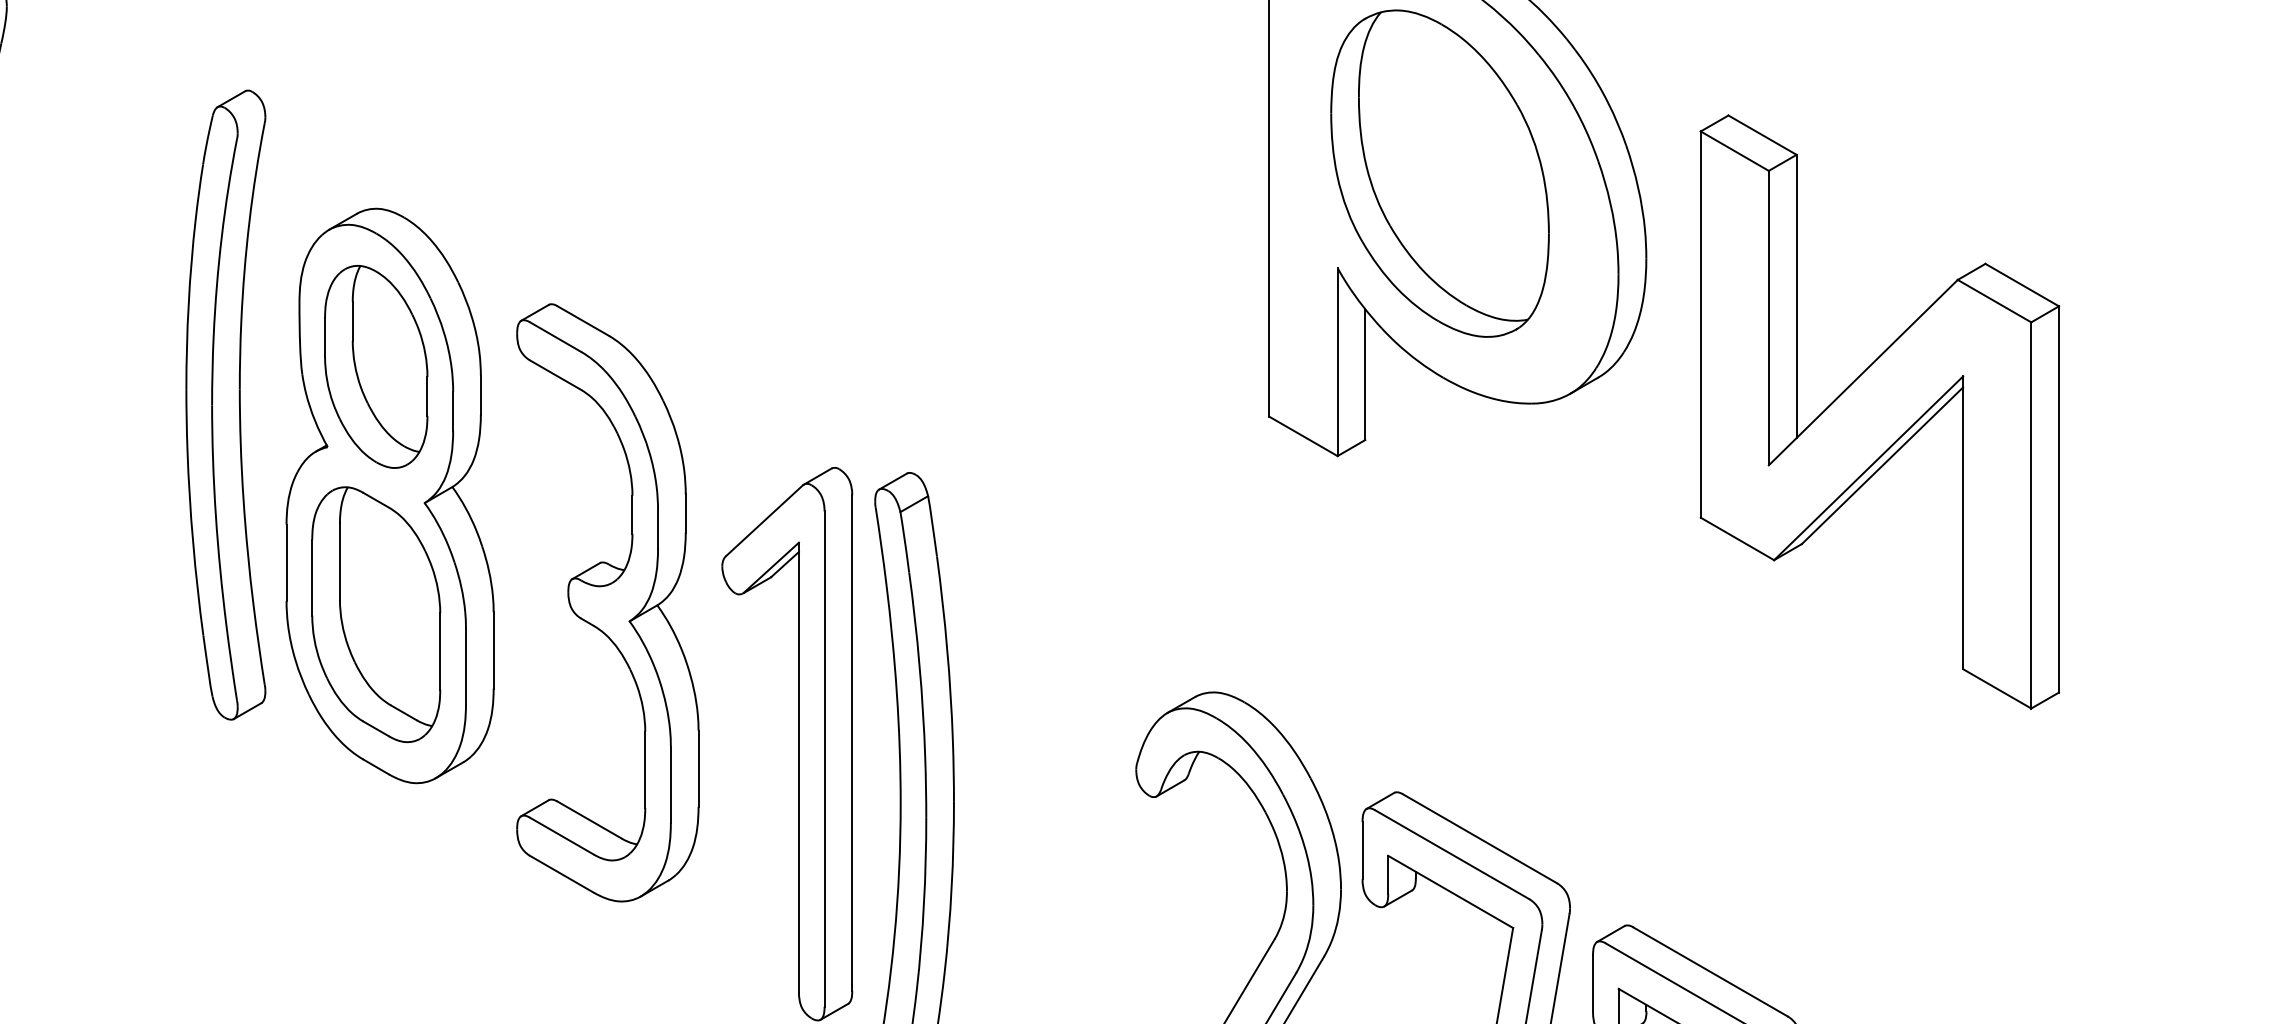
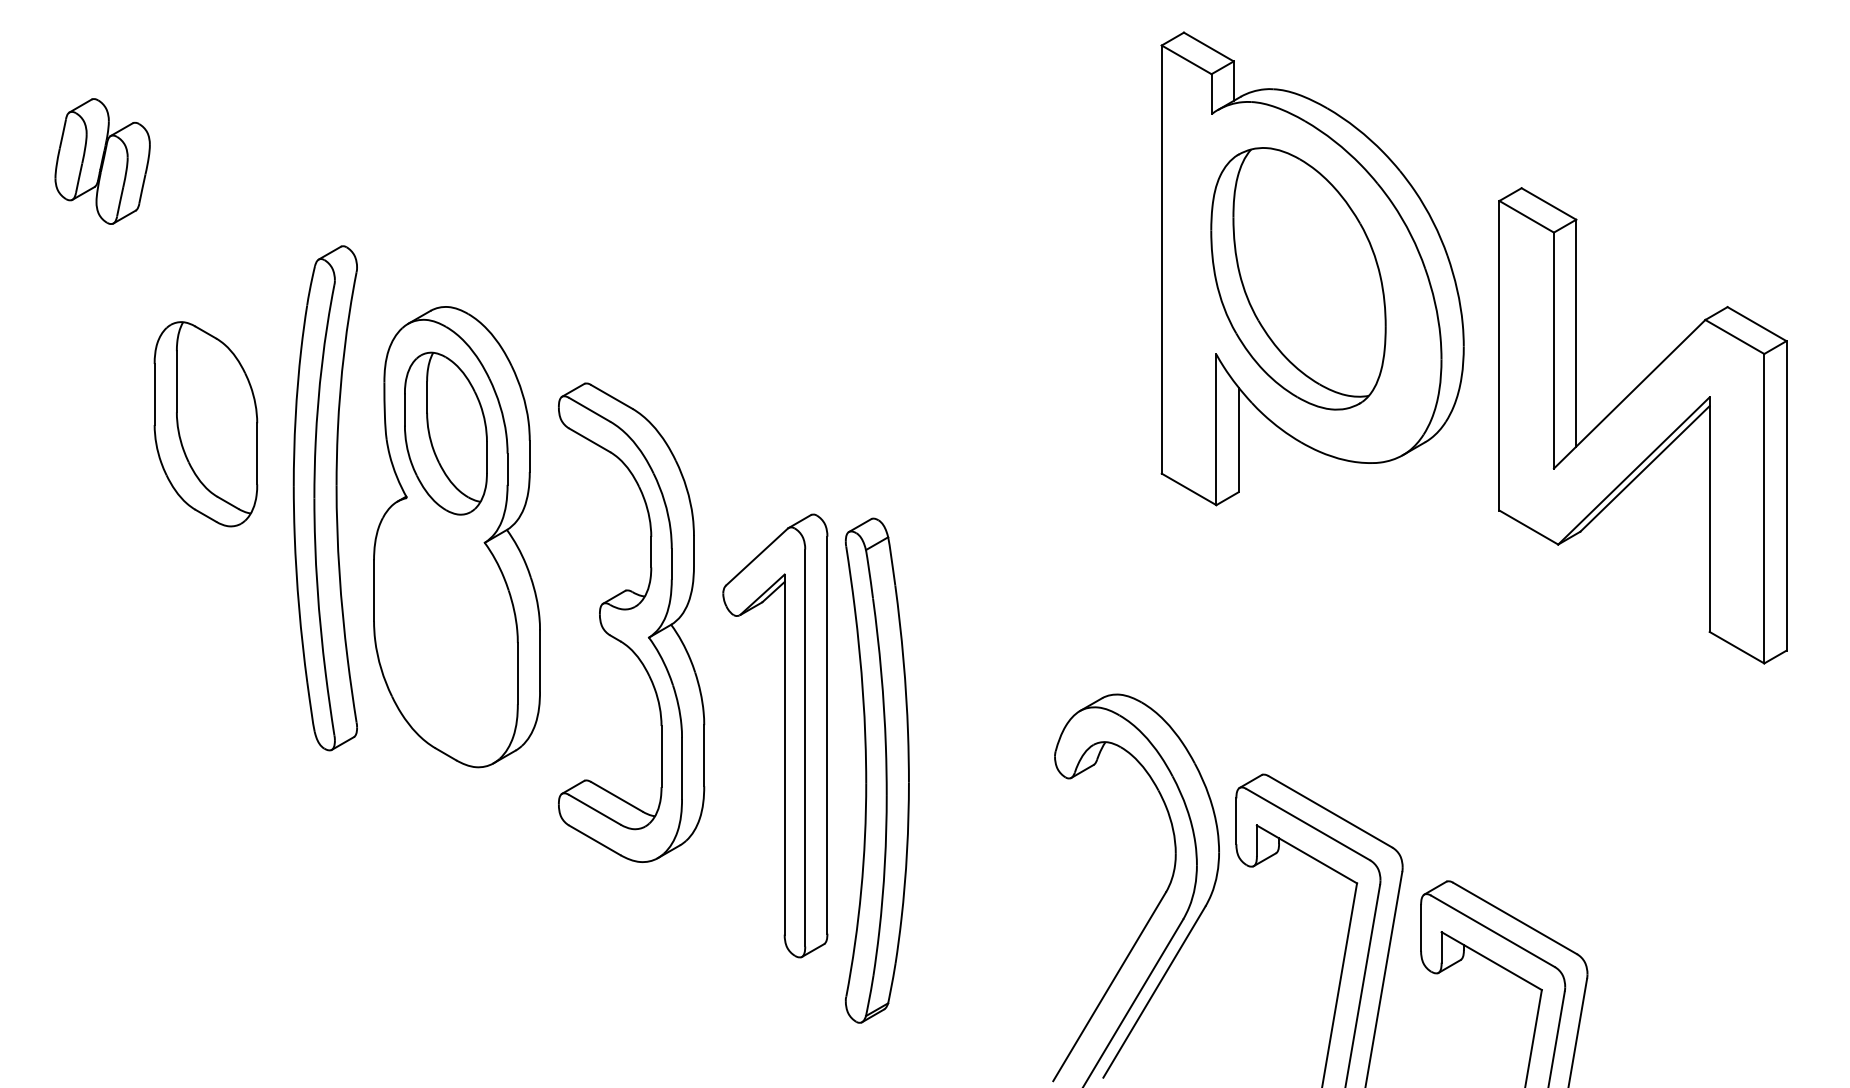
part: (224, 405) -> (324, 498), moved
part: (1879, 411) -> (1642, 425), moved
part: (375, 614) -> (205, 424), moved

